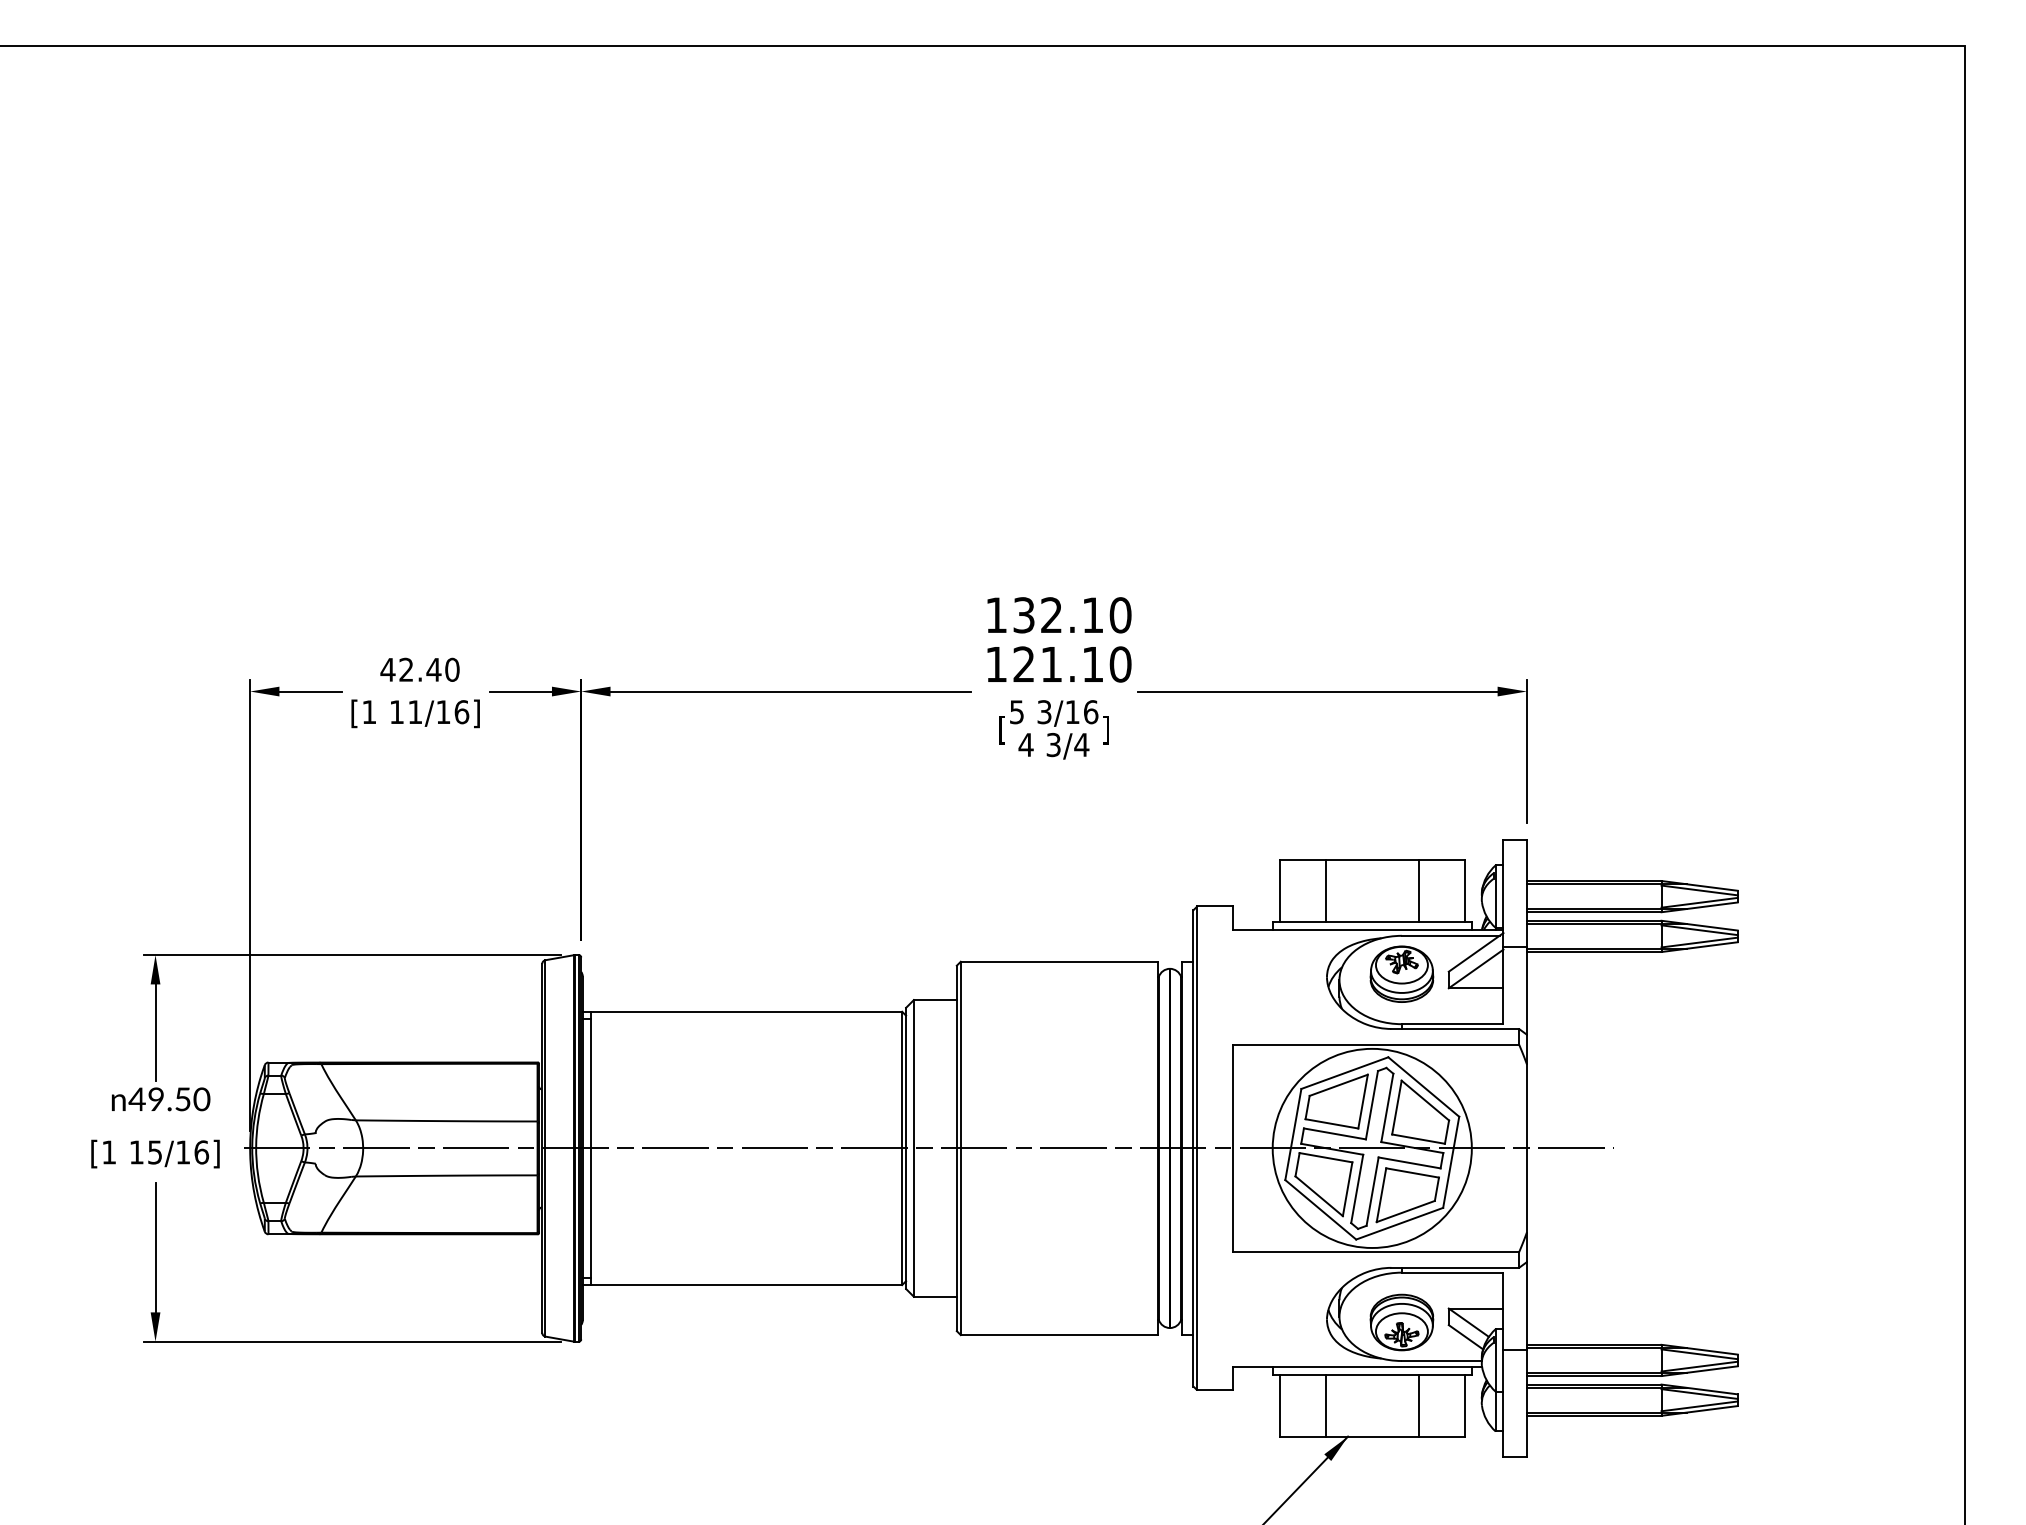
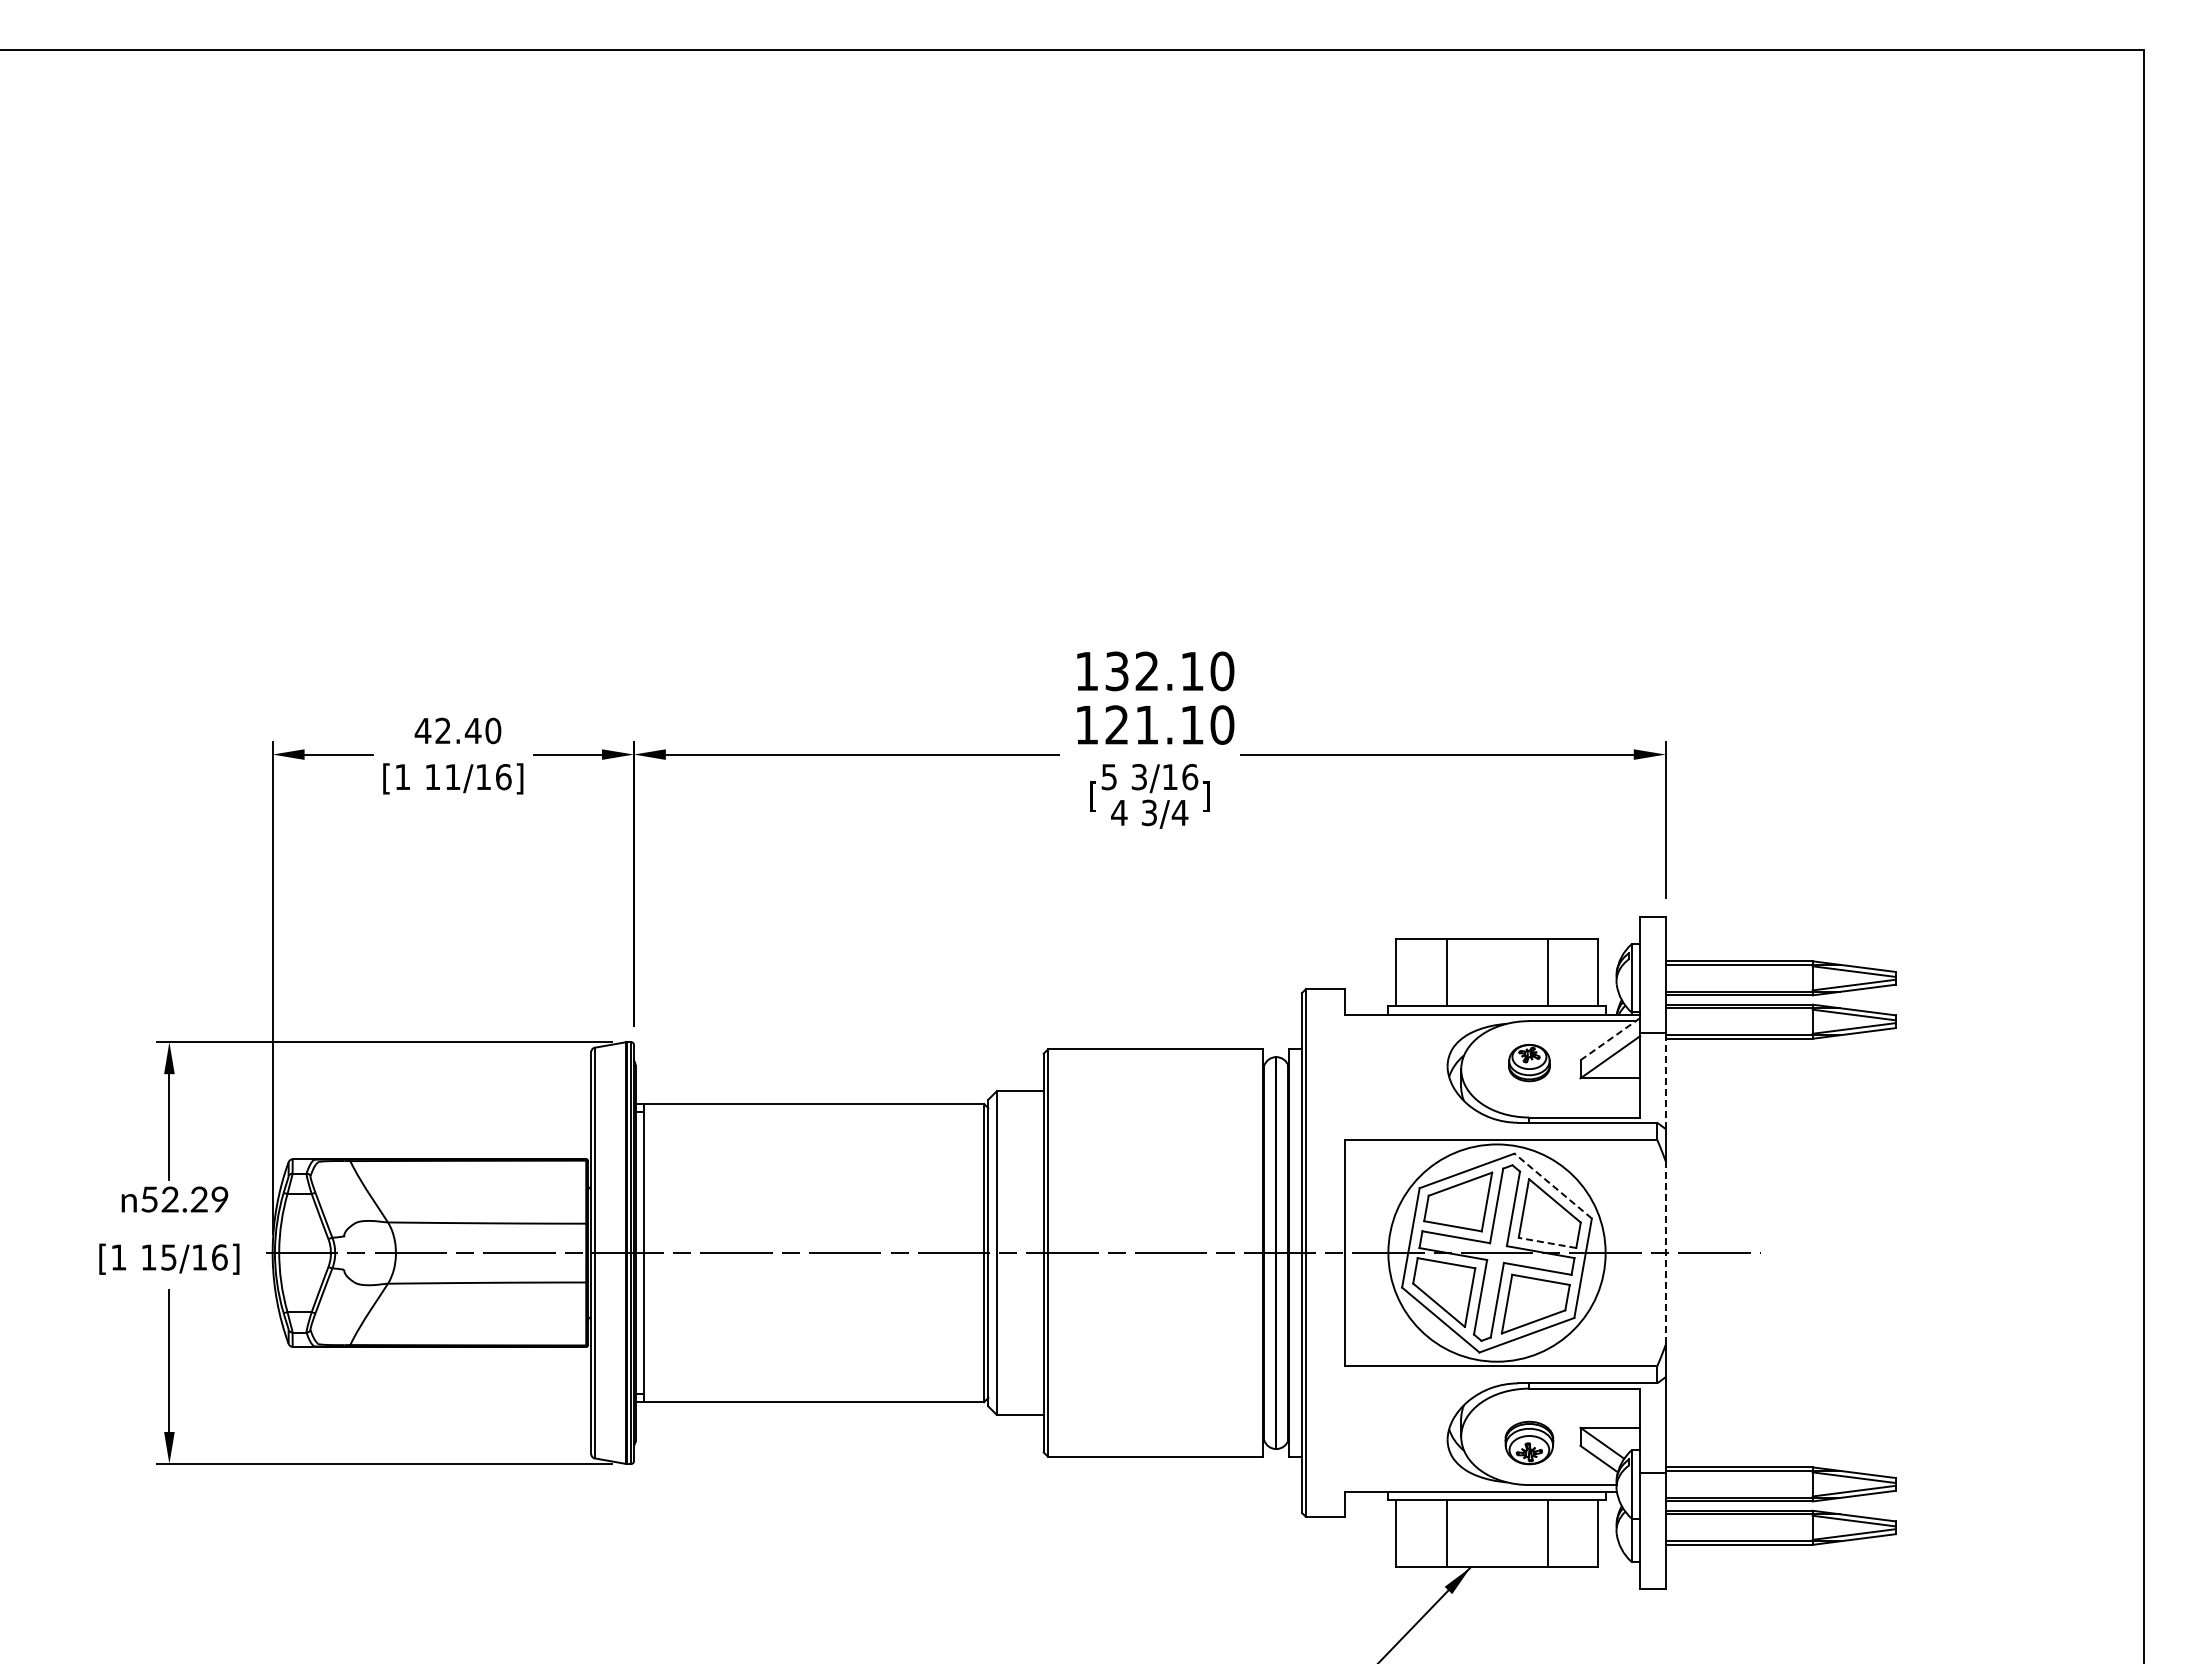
line: (1476, 952) -> (1610, 1039), solid -> dashed
part: (1402, 973) -> (1529, 1062), size x0.6
line: (1526, 991) -> (1665, 1081), solid -> dashed
line: (1423, 1086) -> (1552, 1185), solid -> dashed
text: (169, 1099) -> (184, 1199), 49.50 -> 52.29
line: (1418, 1138) -> (1547, 1242), solid -> dashed
line: (1526, 1148) -> (1665, 1253), solid -> dashed
part: (1402, 1322) -> (1529, 1442), size x0.7

